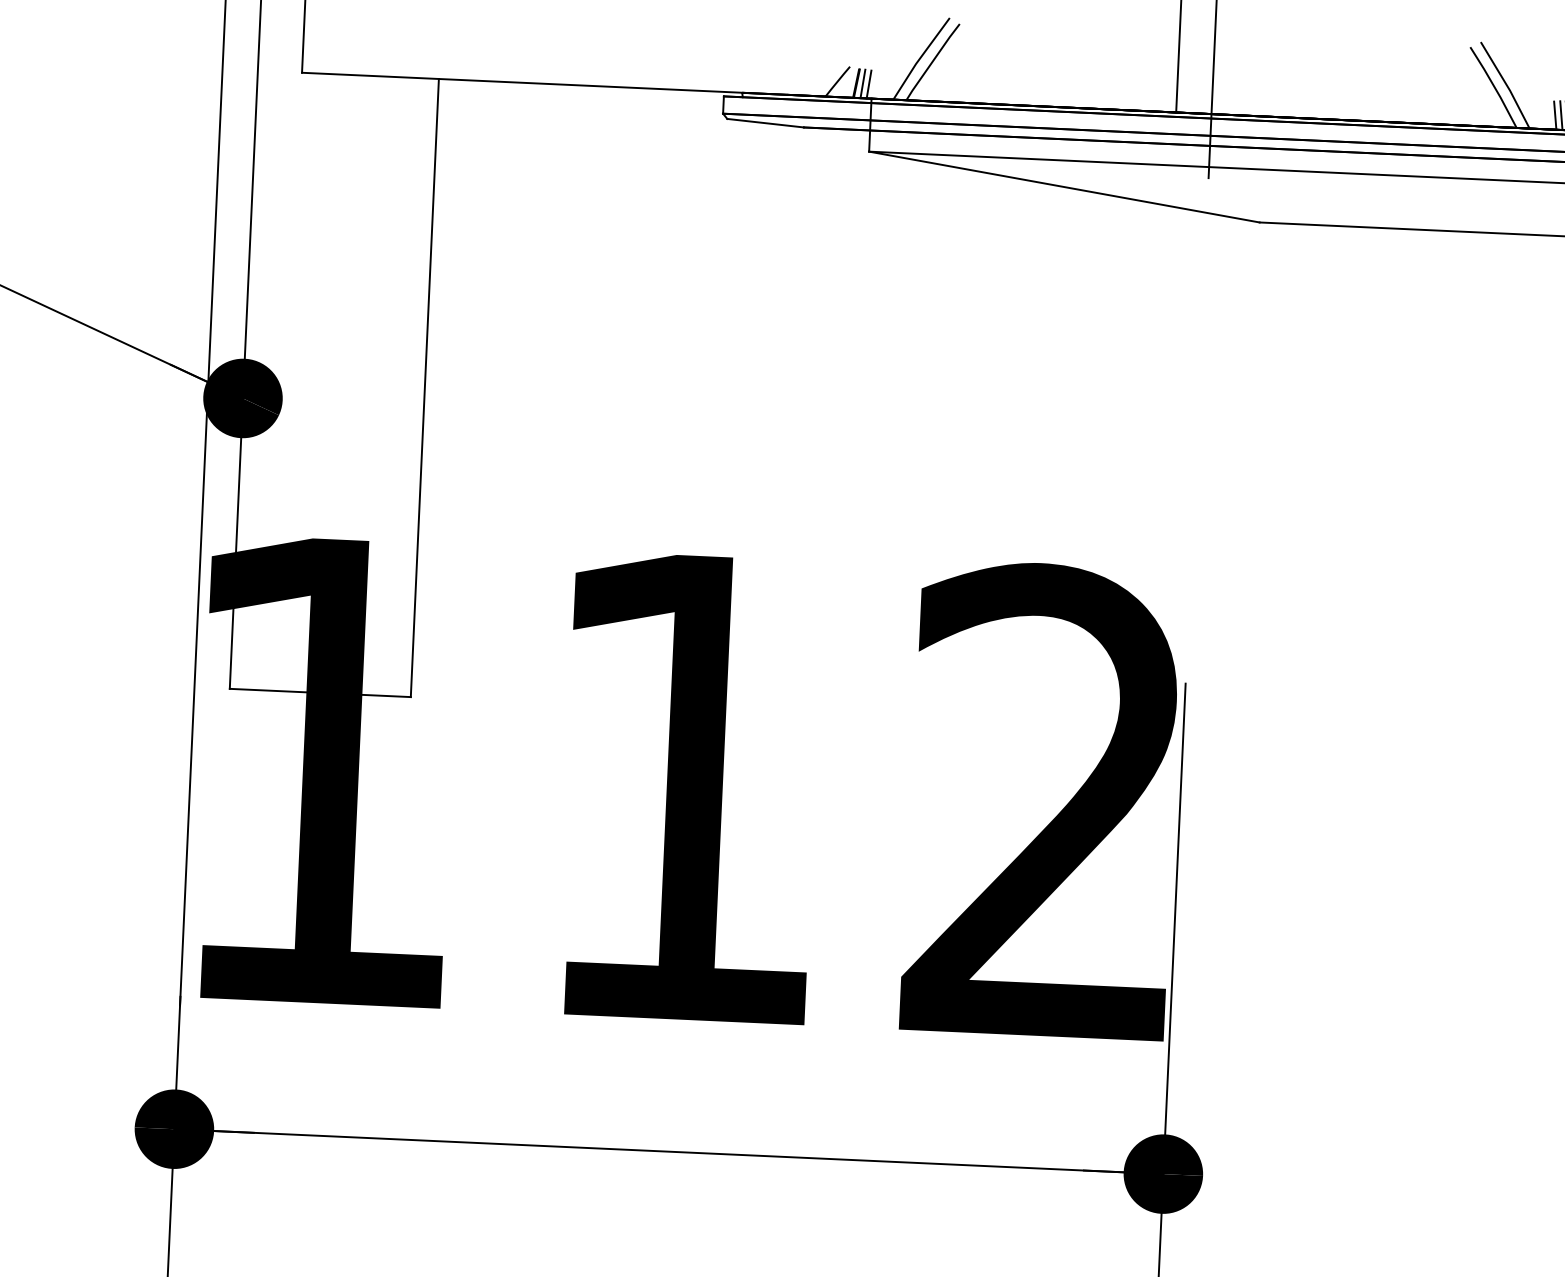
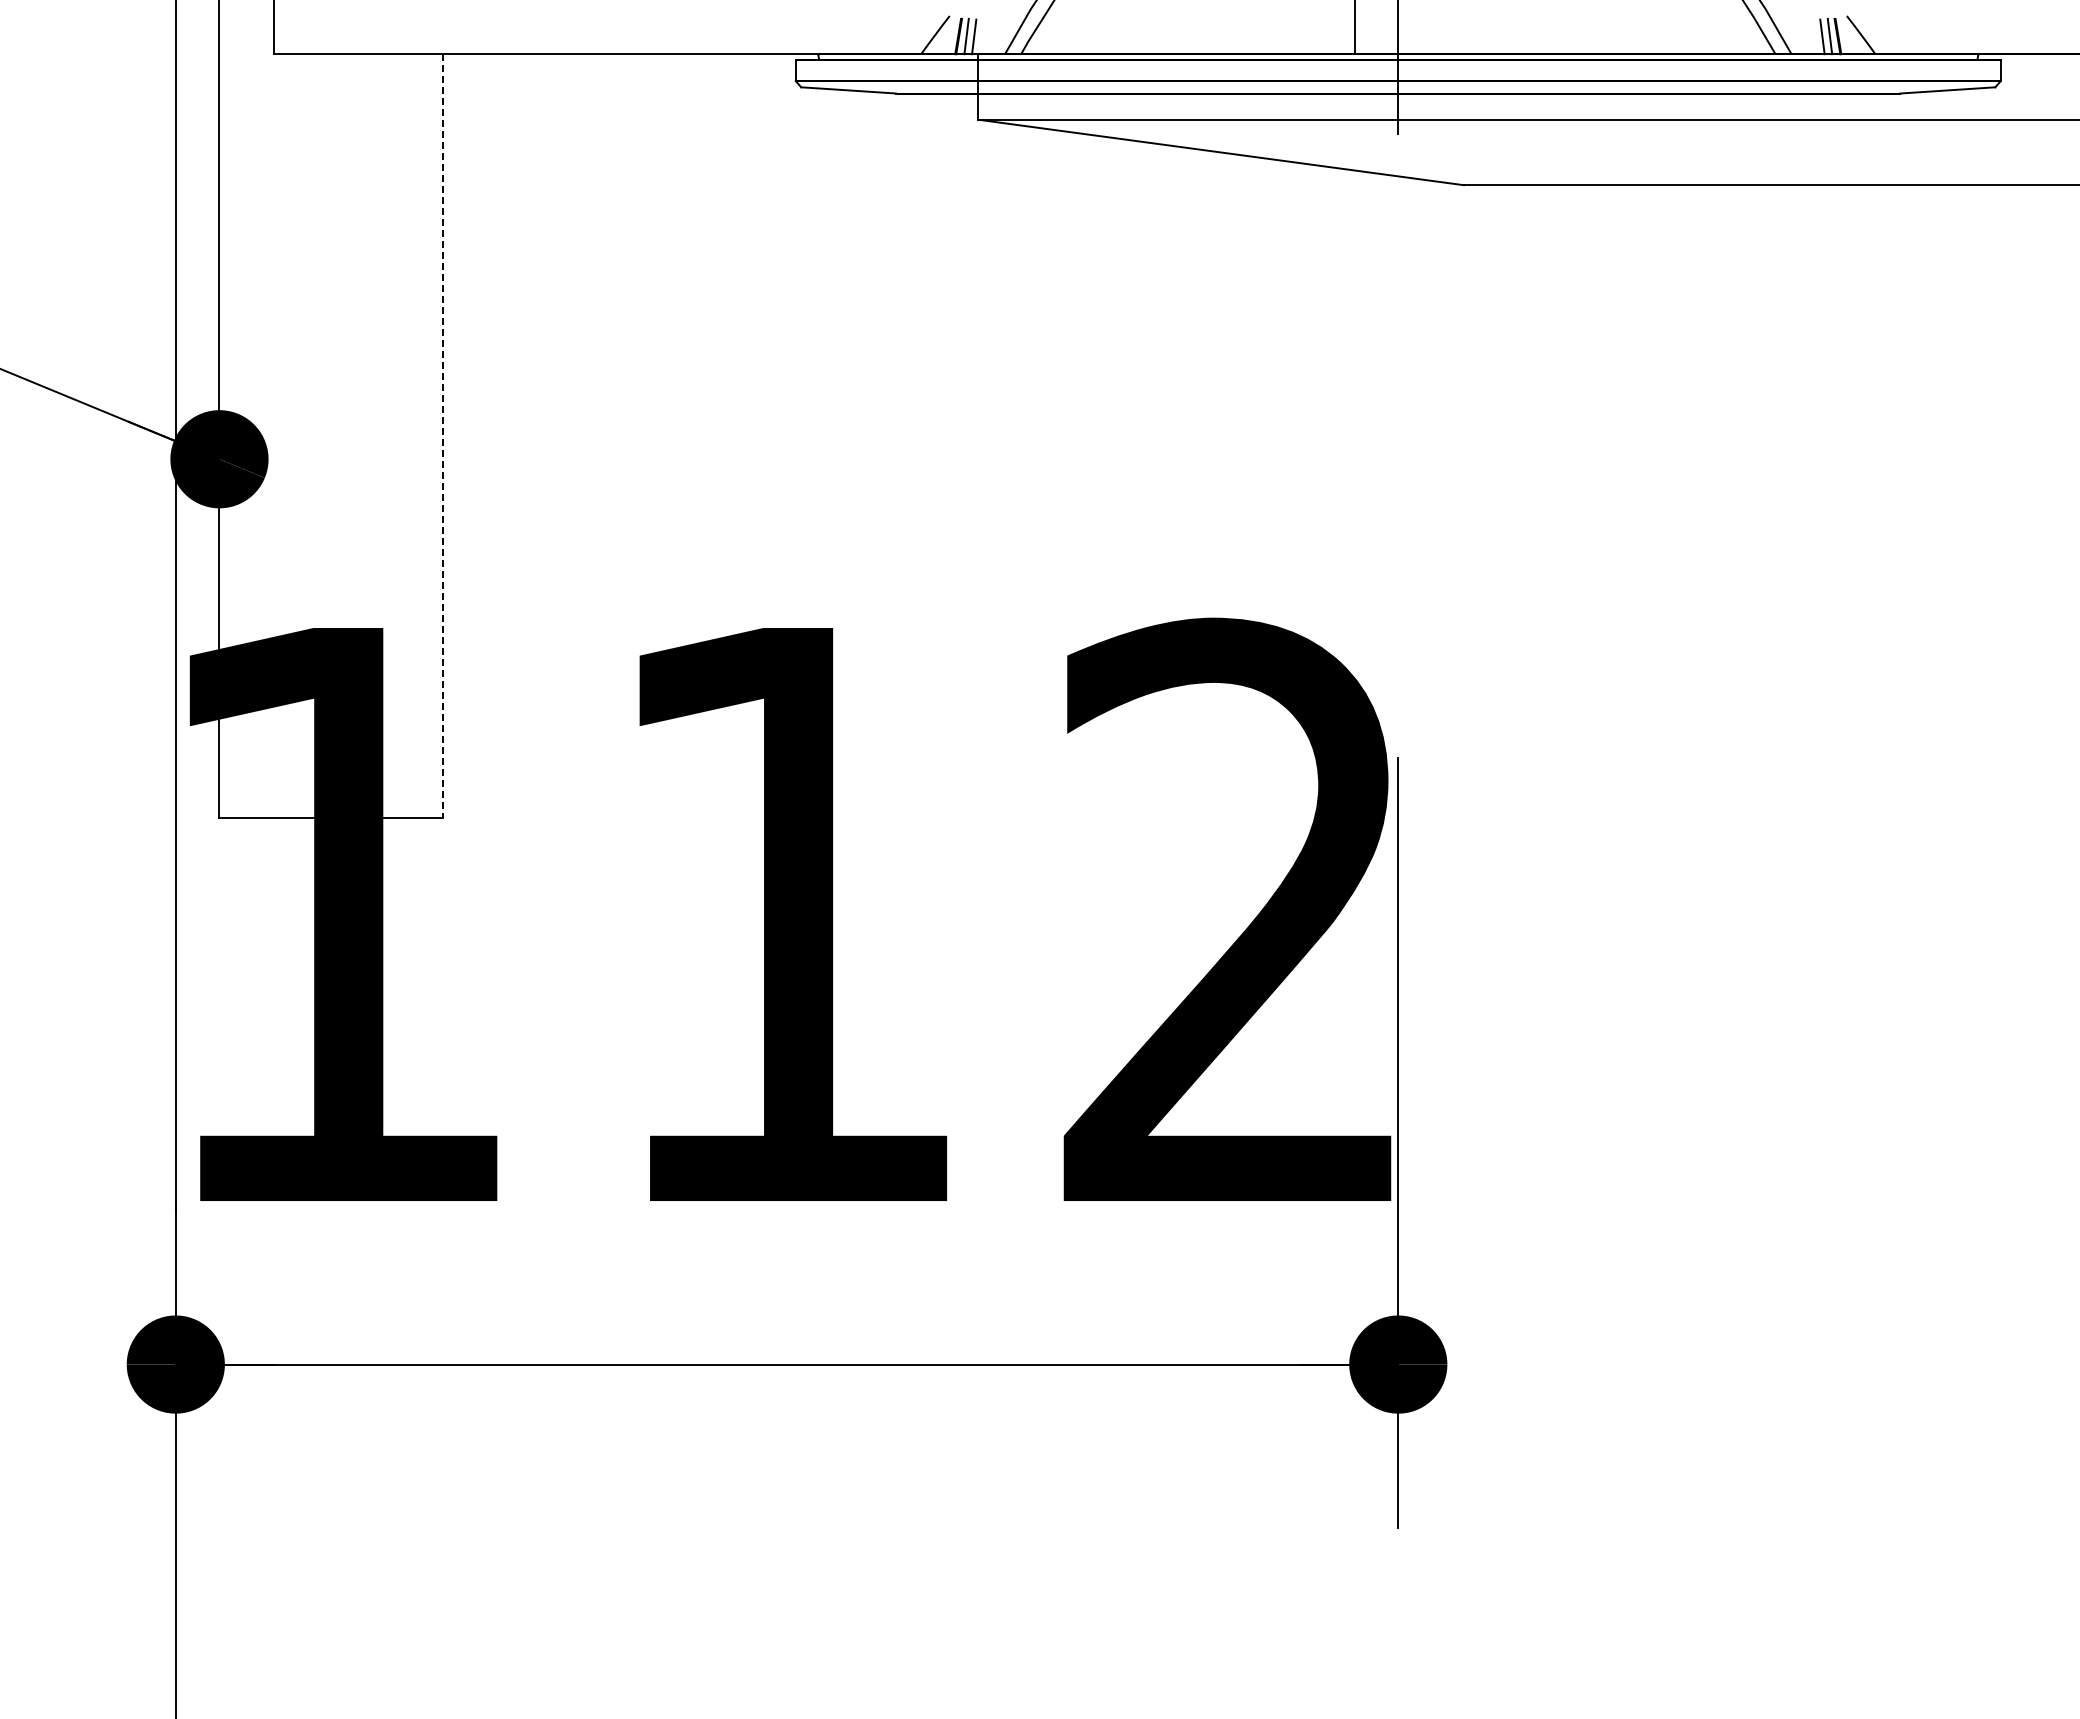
line: (425, 388) -> (443, 436), solid -> dashed

